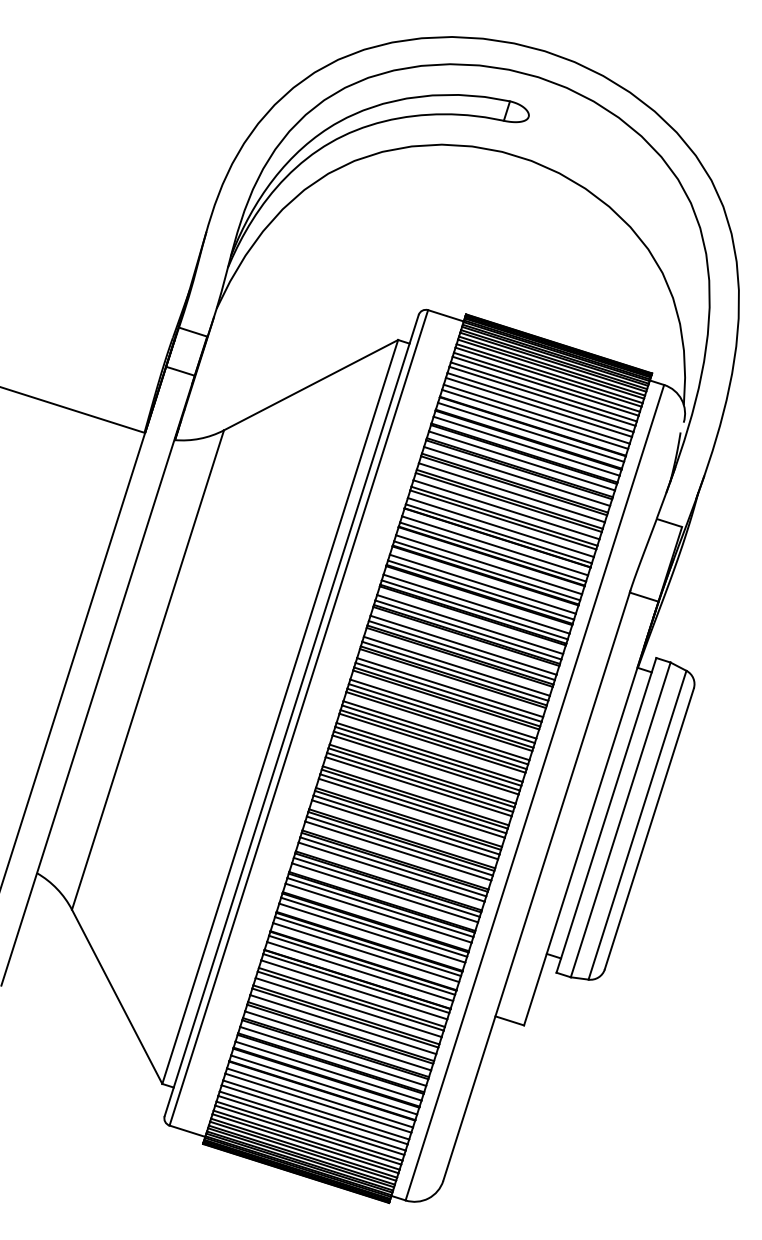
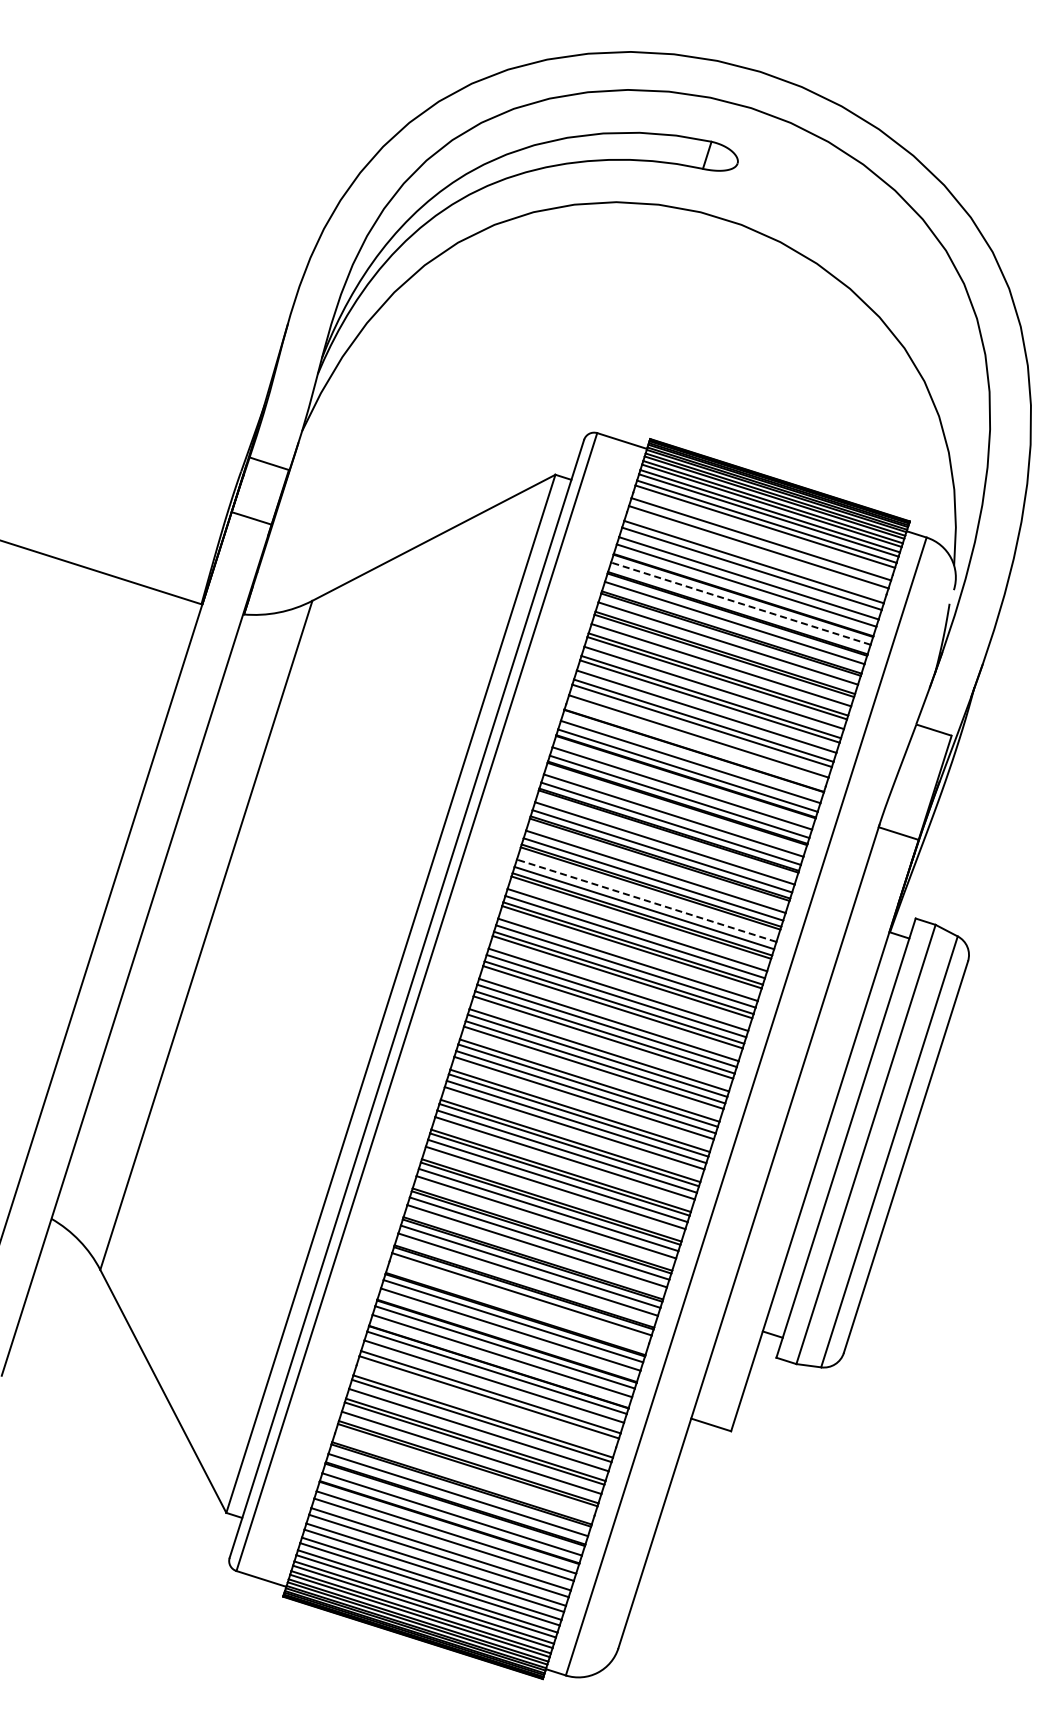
line: (546, 382) -> (762, 533), removed
line: (542, 396) -> (756, 553), removed
line: (530, 432) -> (740, 603), solid -> dashed
line: (498, 534) -> (695, 745), removed
line: (463, 645) -> (646, 900), solid -> dashed
line: (372, 933) -> (519, 1302), removed
line: (348, 1007) -> (486, 1406), removed
line: (332, 1056) -> (464, 1474), removed

